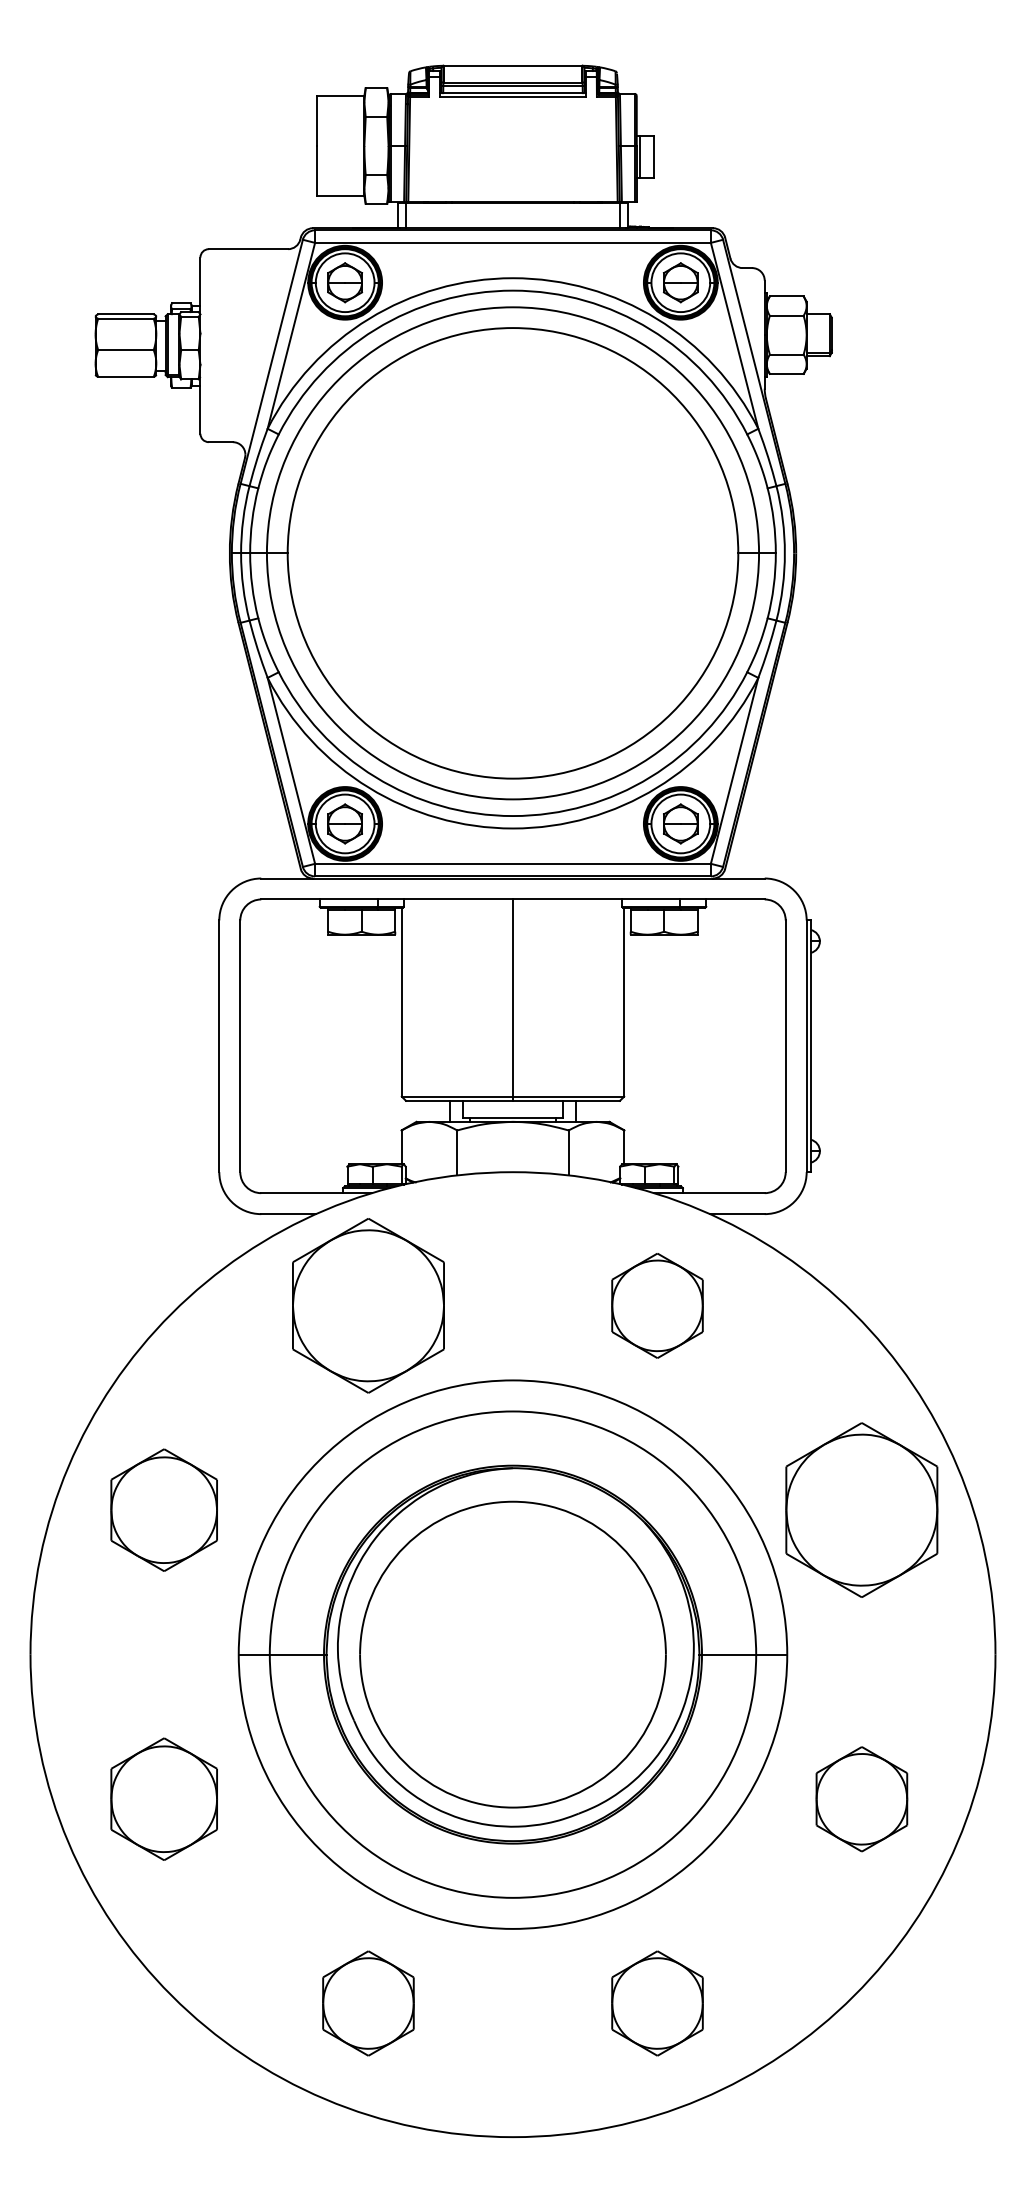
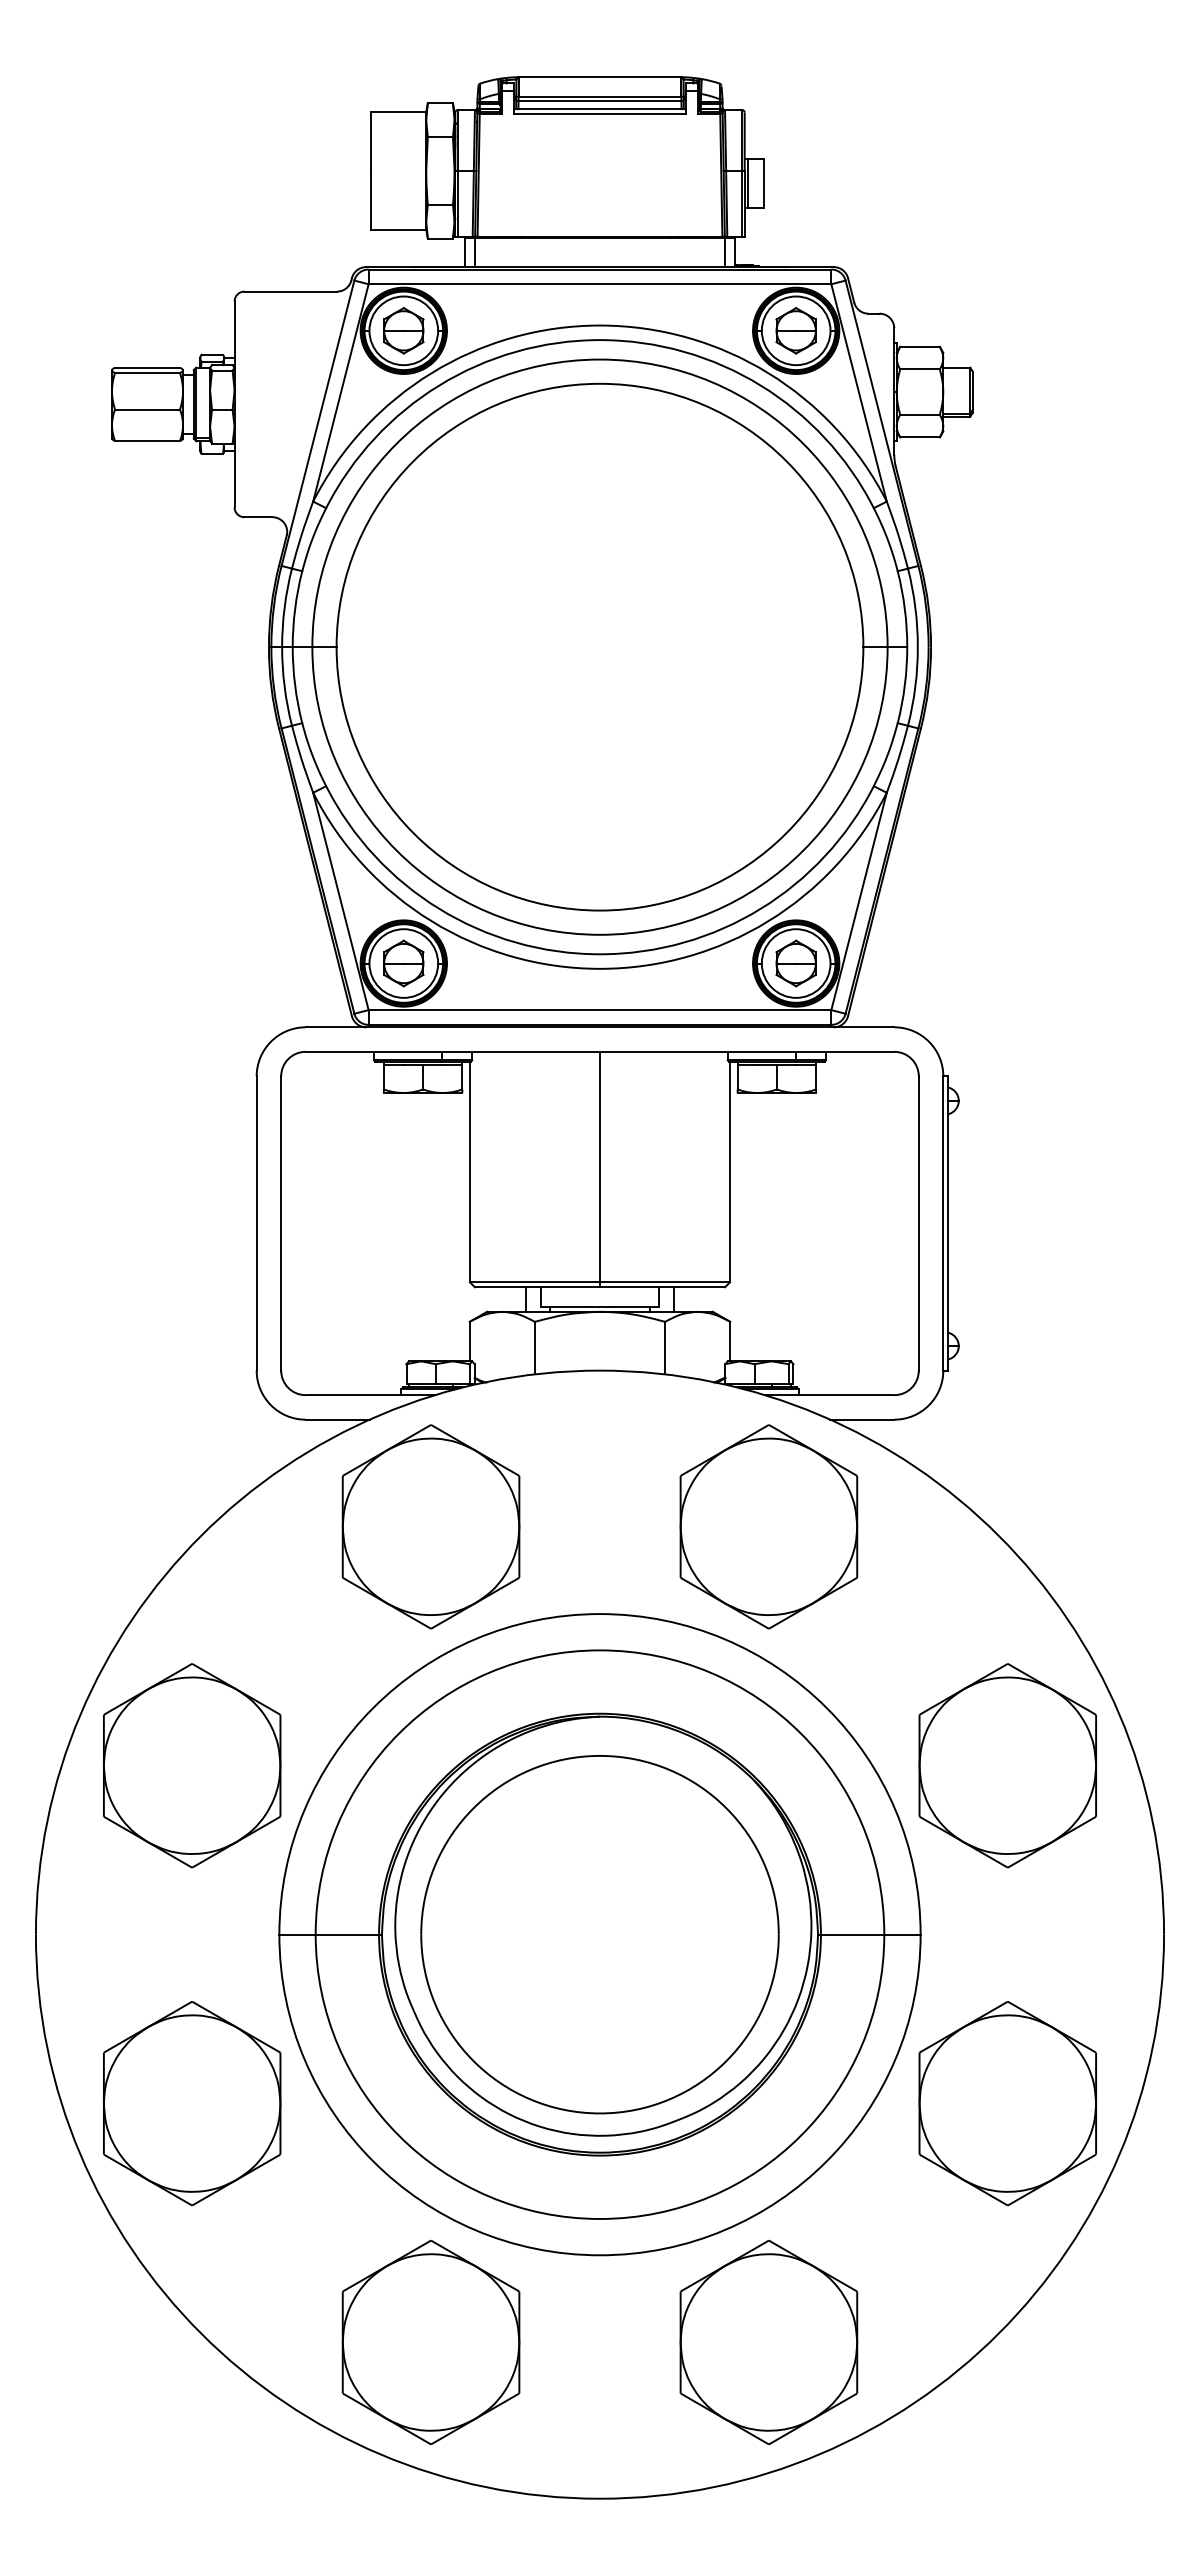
part: (657, 1305) -> (768, 1526), size x1.67
part: (164, 1509) -> (192, 1765), size x1.43
part: (164, 1799) -> (192, 2103), size x1.43
part: (861, 1799) -> (1007, 2103), size x1.67
part: (368, 2003) -> (430, 2342), size x1.67
part: (657, 2003) -> (768, 2342), size x1.67

